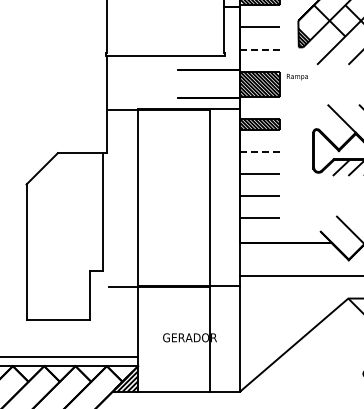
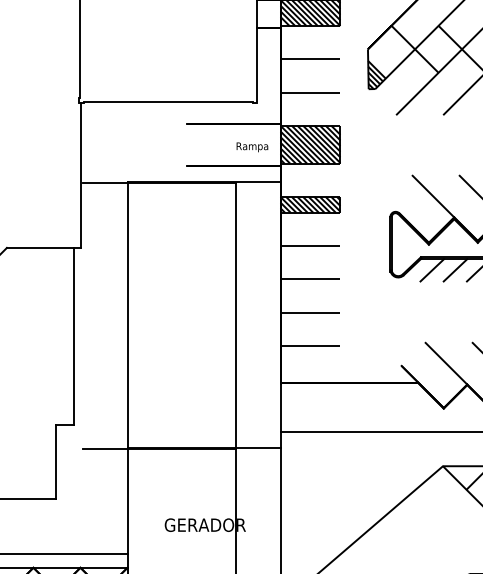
line: (260, 49) -> (311, 92), dashed -> solid
text: (297, 77) -> (252, 147), moved
line: (260, 152) -> (311, 246), dashed -> solid

